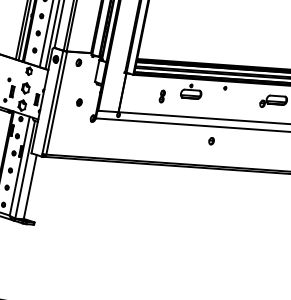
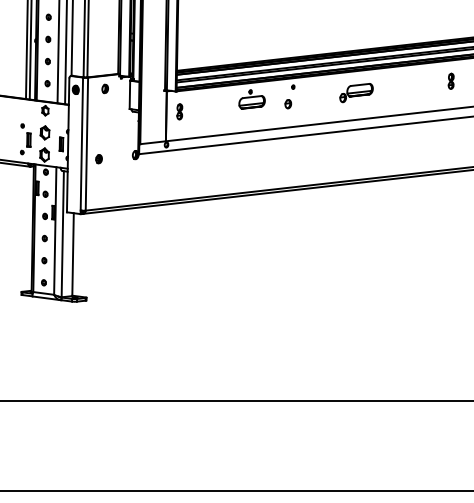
part: (162, 96) -> (179, 111), moved
part: (79, 102) -> (98, 159), moved
part: (211, 141) -> (288, 104), moved

